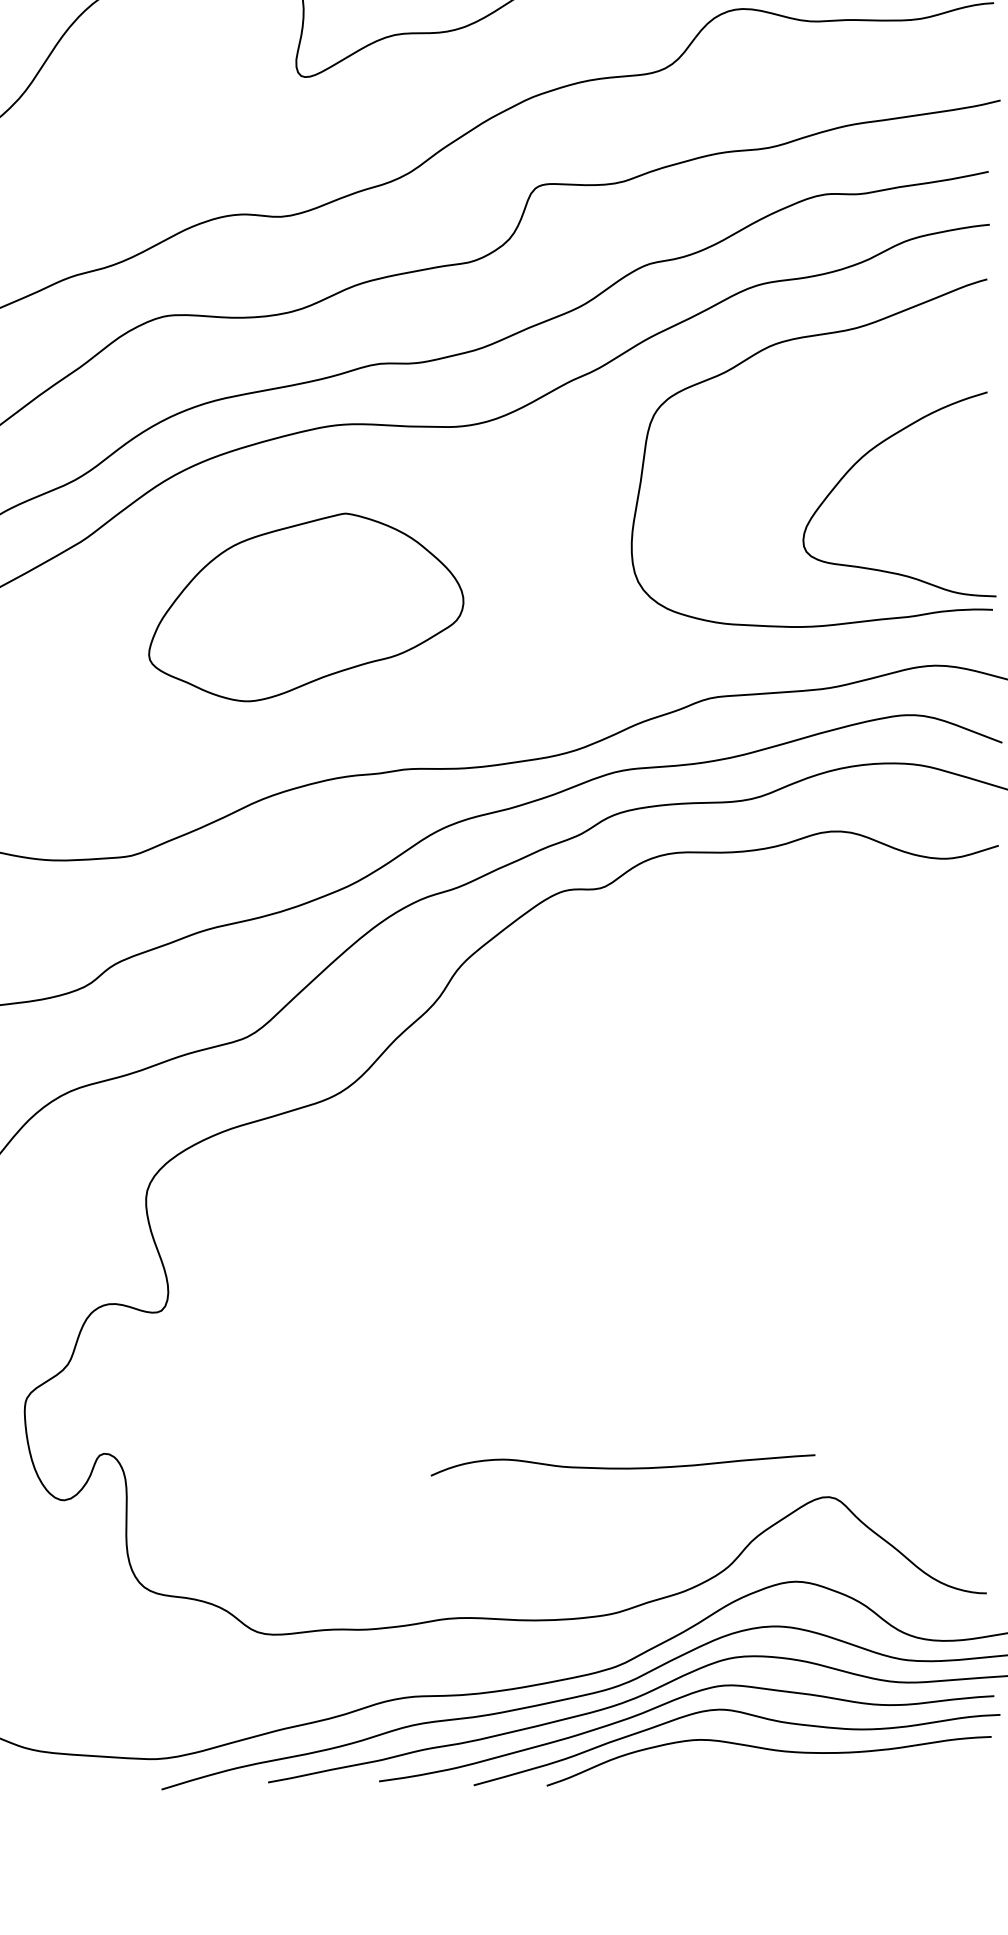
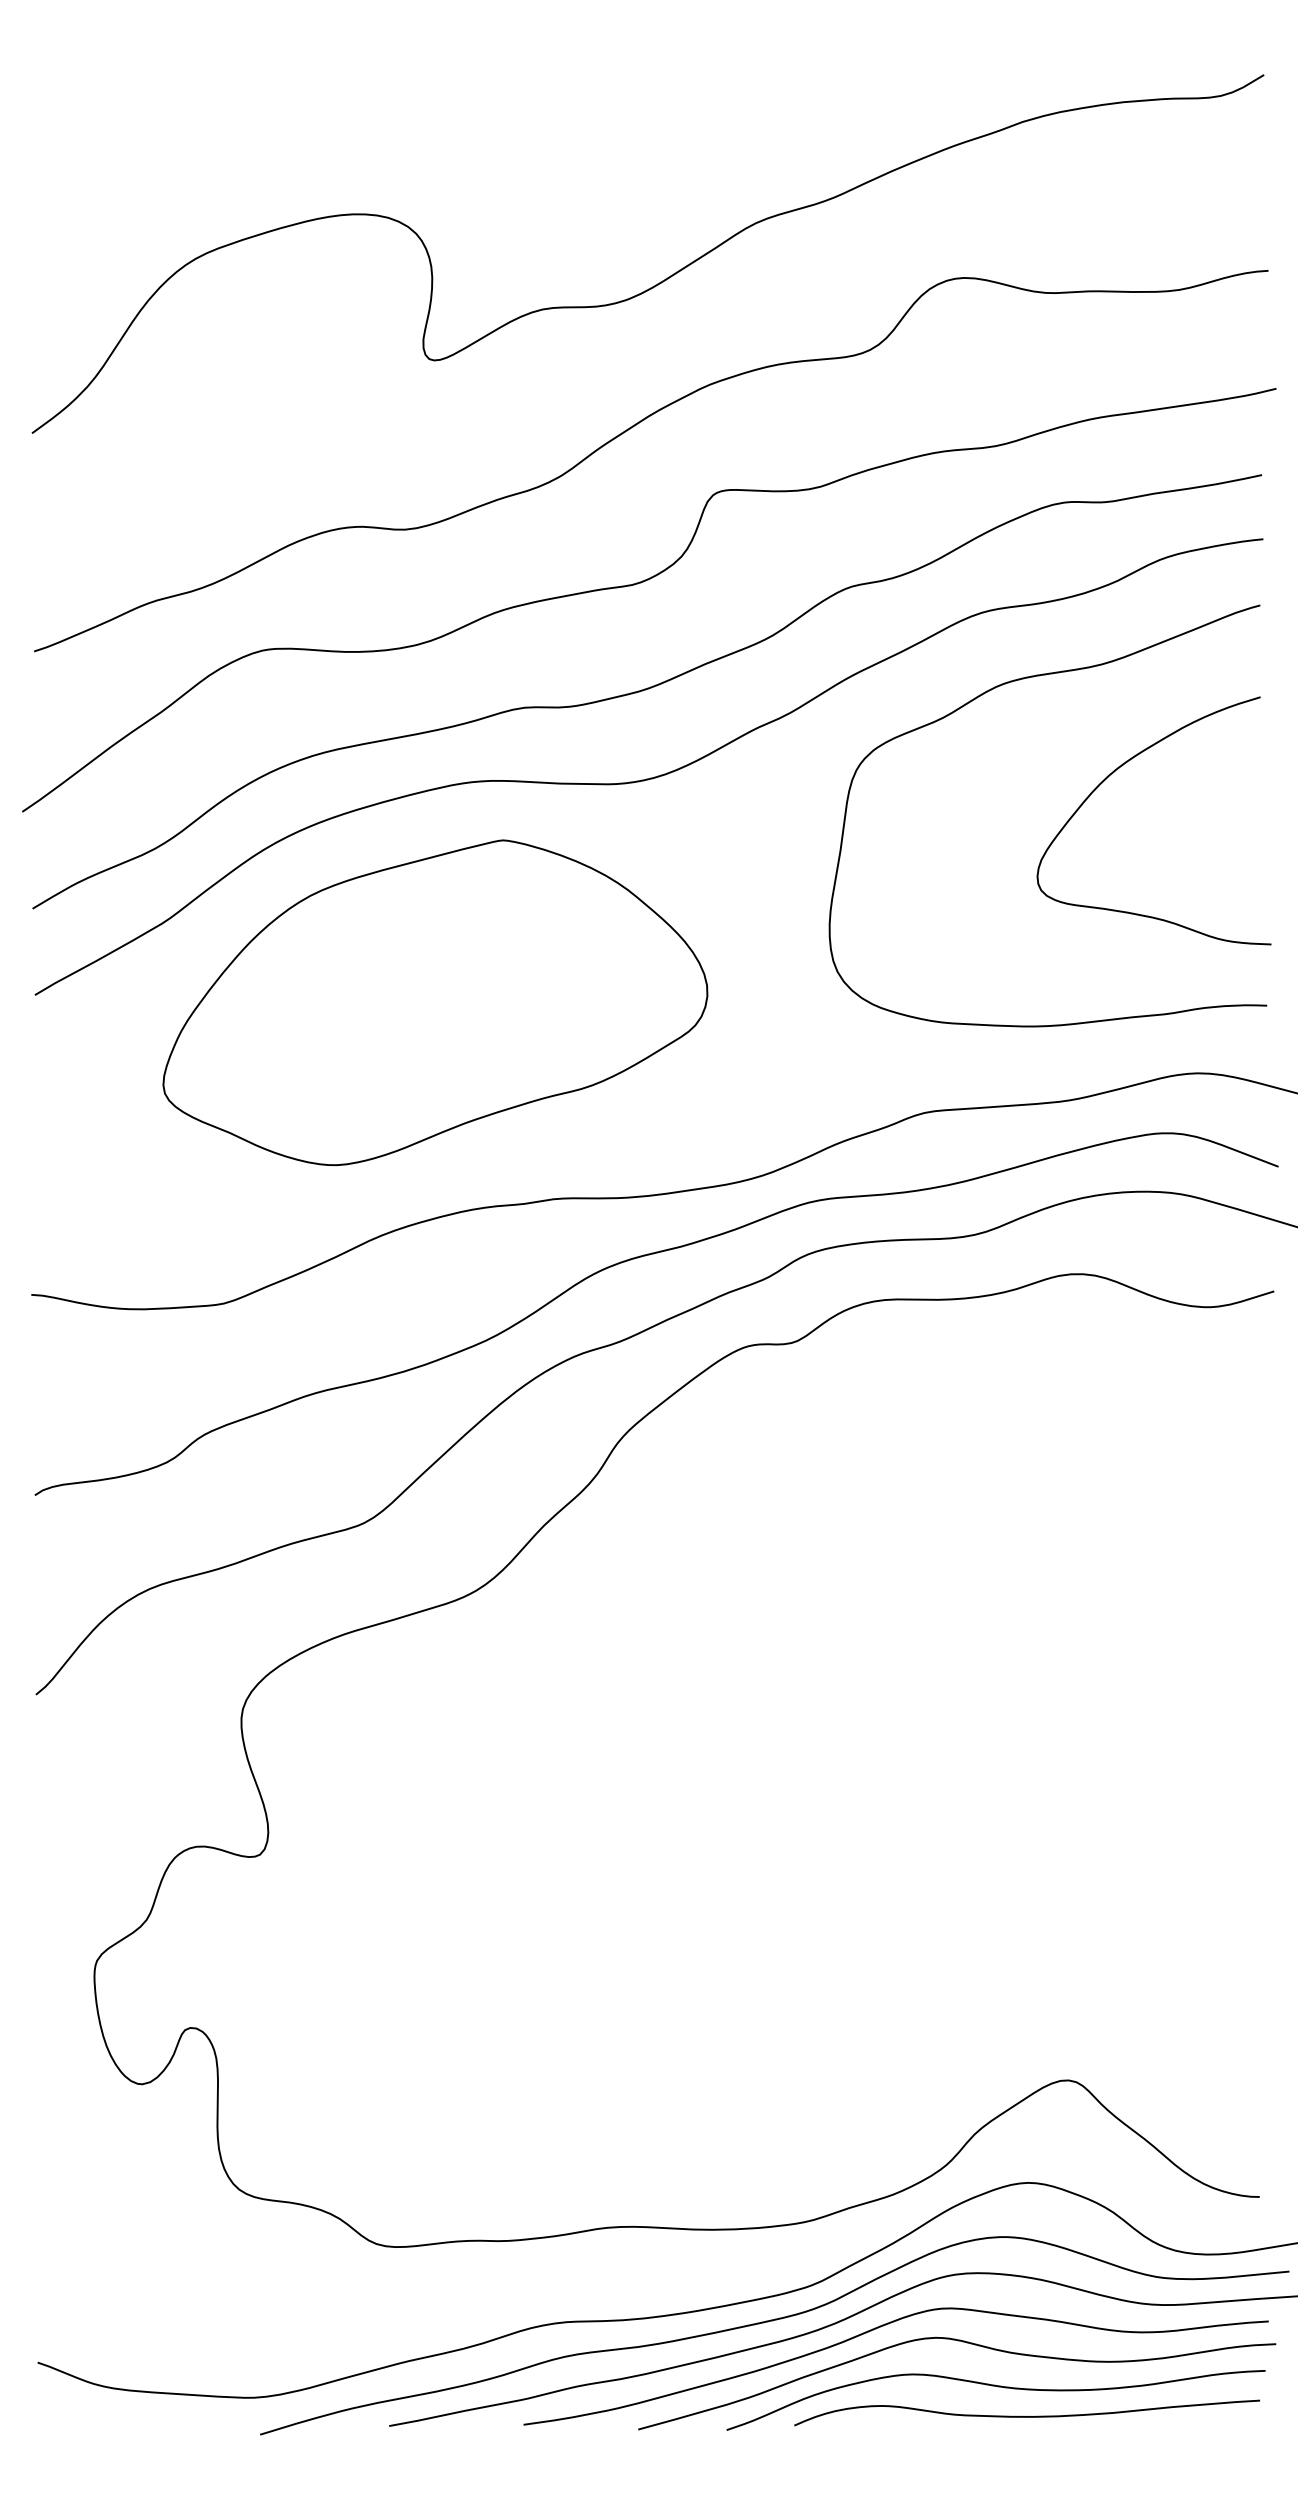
curve: (865, 456) -> (1112, 774), moved
part: (306, 607) -> (435, 1002), size x1.43
curve: (623, 1468) -> (1027, 2416), moved

